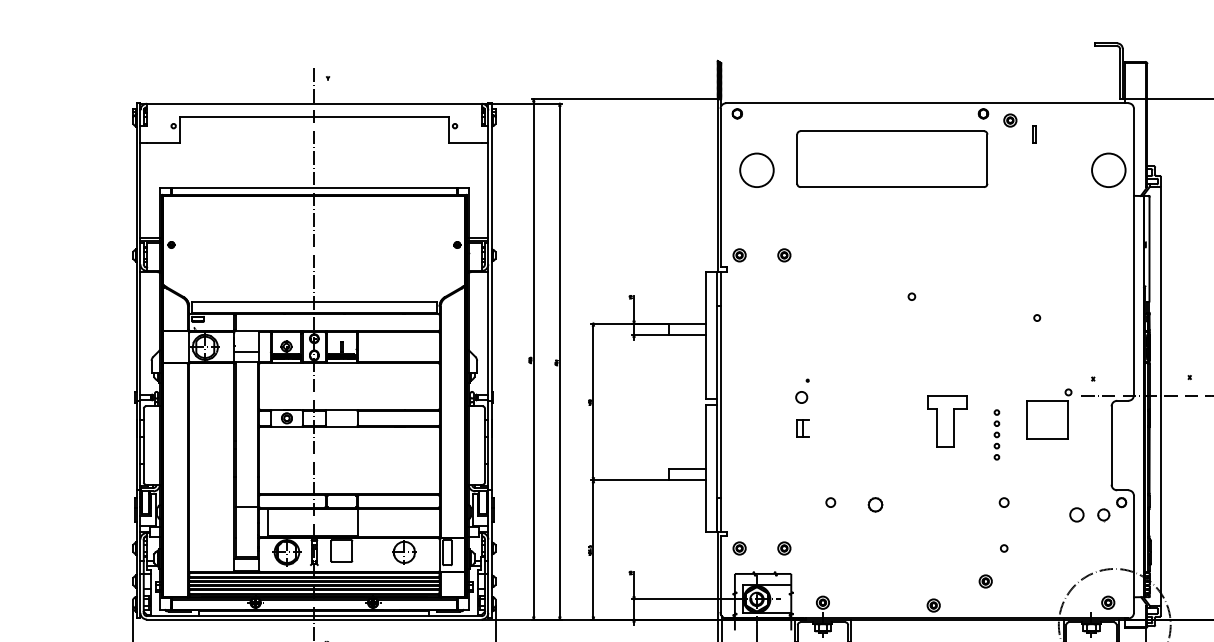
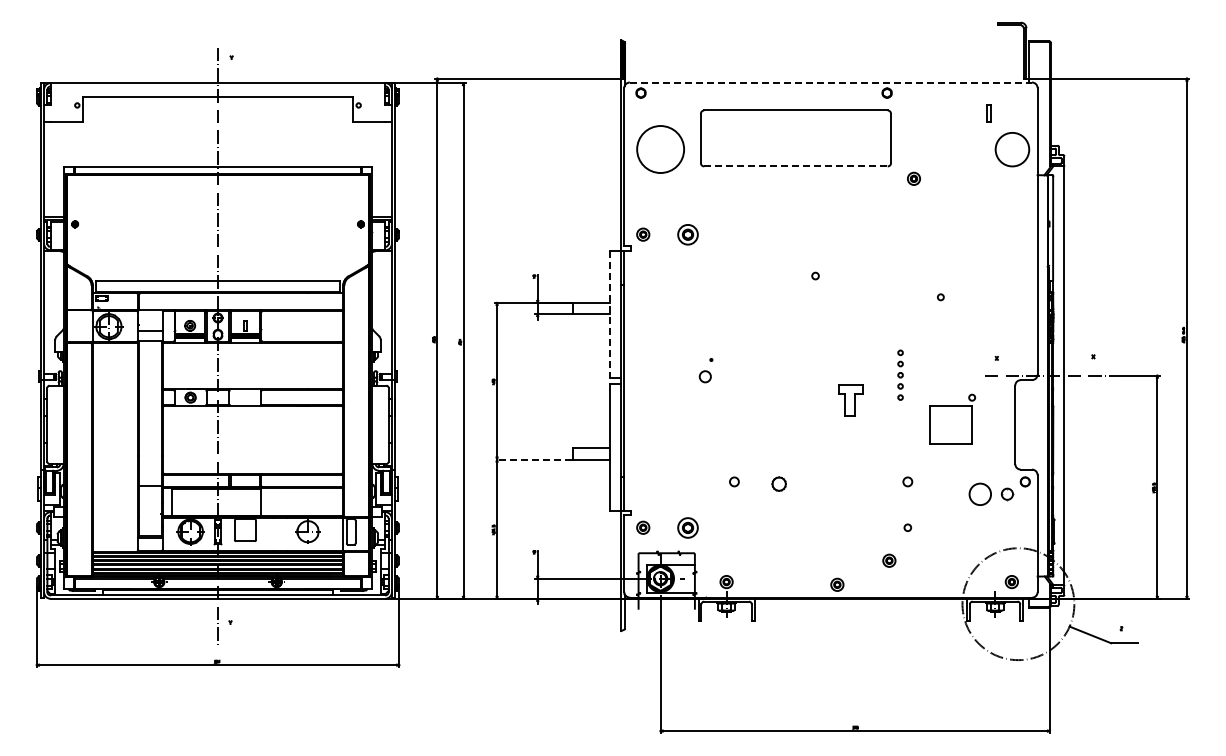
line: (927, 103) -> (831, 82), solid -> dashed
part: (1009, 120) -> (913, 178), moved
part: (1033, 134) -> (988, 113), moved
circle: (756, 170) -> (660, 149), size x1.4
line: (891, 187) -> (795, 166), solid -> dashed
part: (783, 255) -> (687, 234), size x1.6
line: (705, 336) -> (609, 315), solid -> dashed
part: (1048, 413) -> (952, 418), moved
part: (946, 421) -> (850, 400), size x0.6
part: (802, 428) -> (706, 407), removed
part: (996, 434) -> (900, 374), moved
line: (628, 480) -> (532, 459), solid -> dashed
circle: (1076, 514) -> (980, 493), size x1.6
part: (783, 548) -> (687, 527), size x1.6

